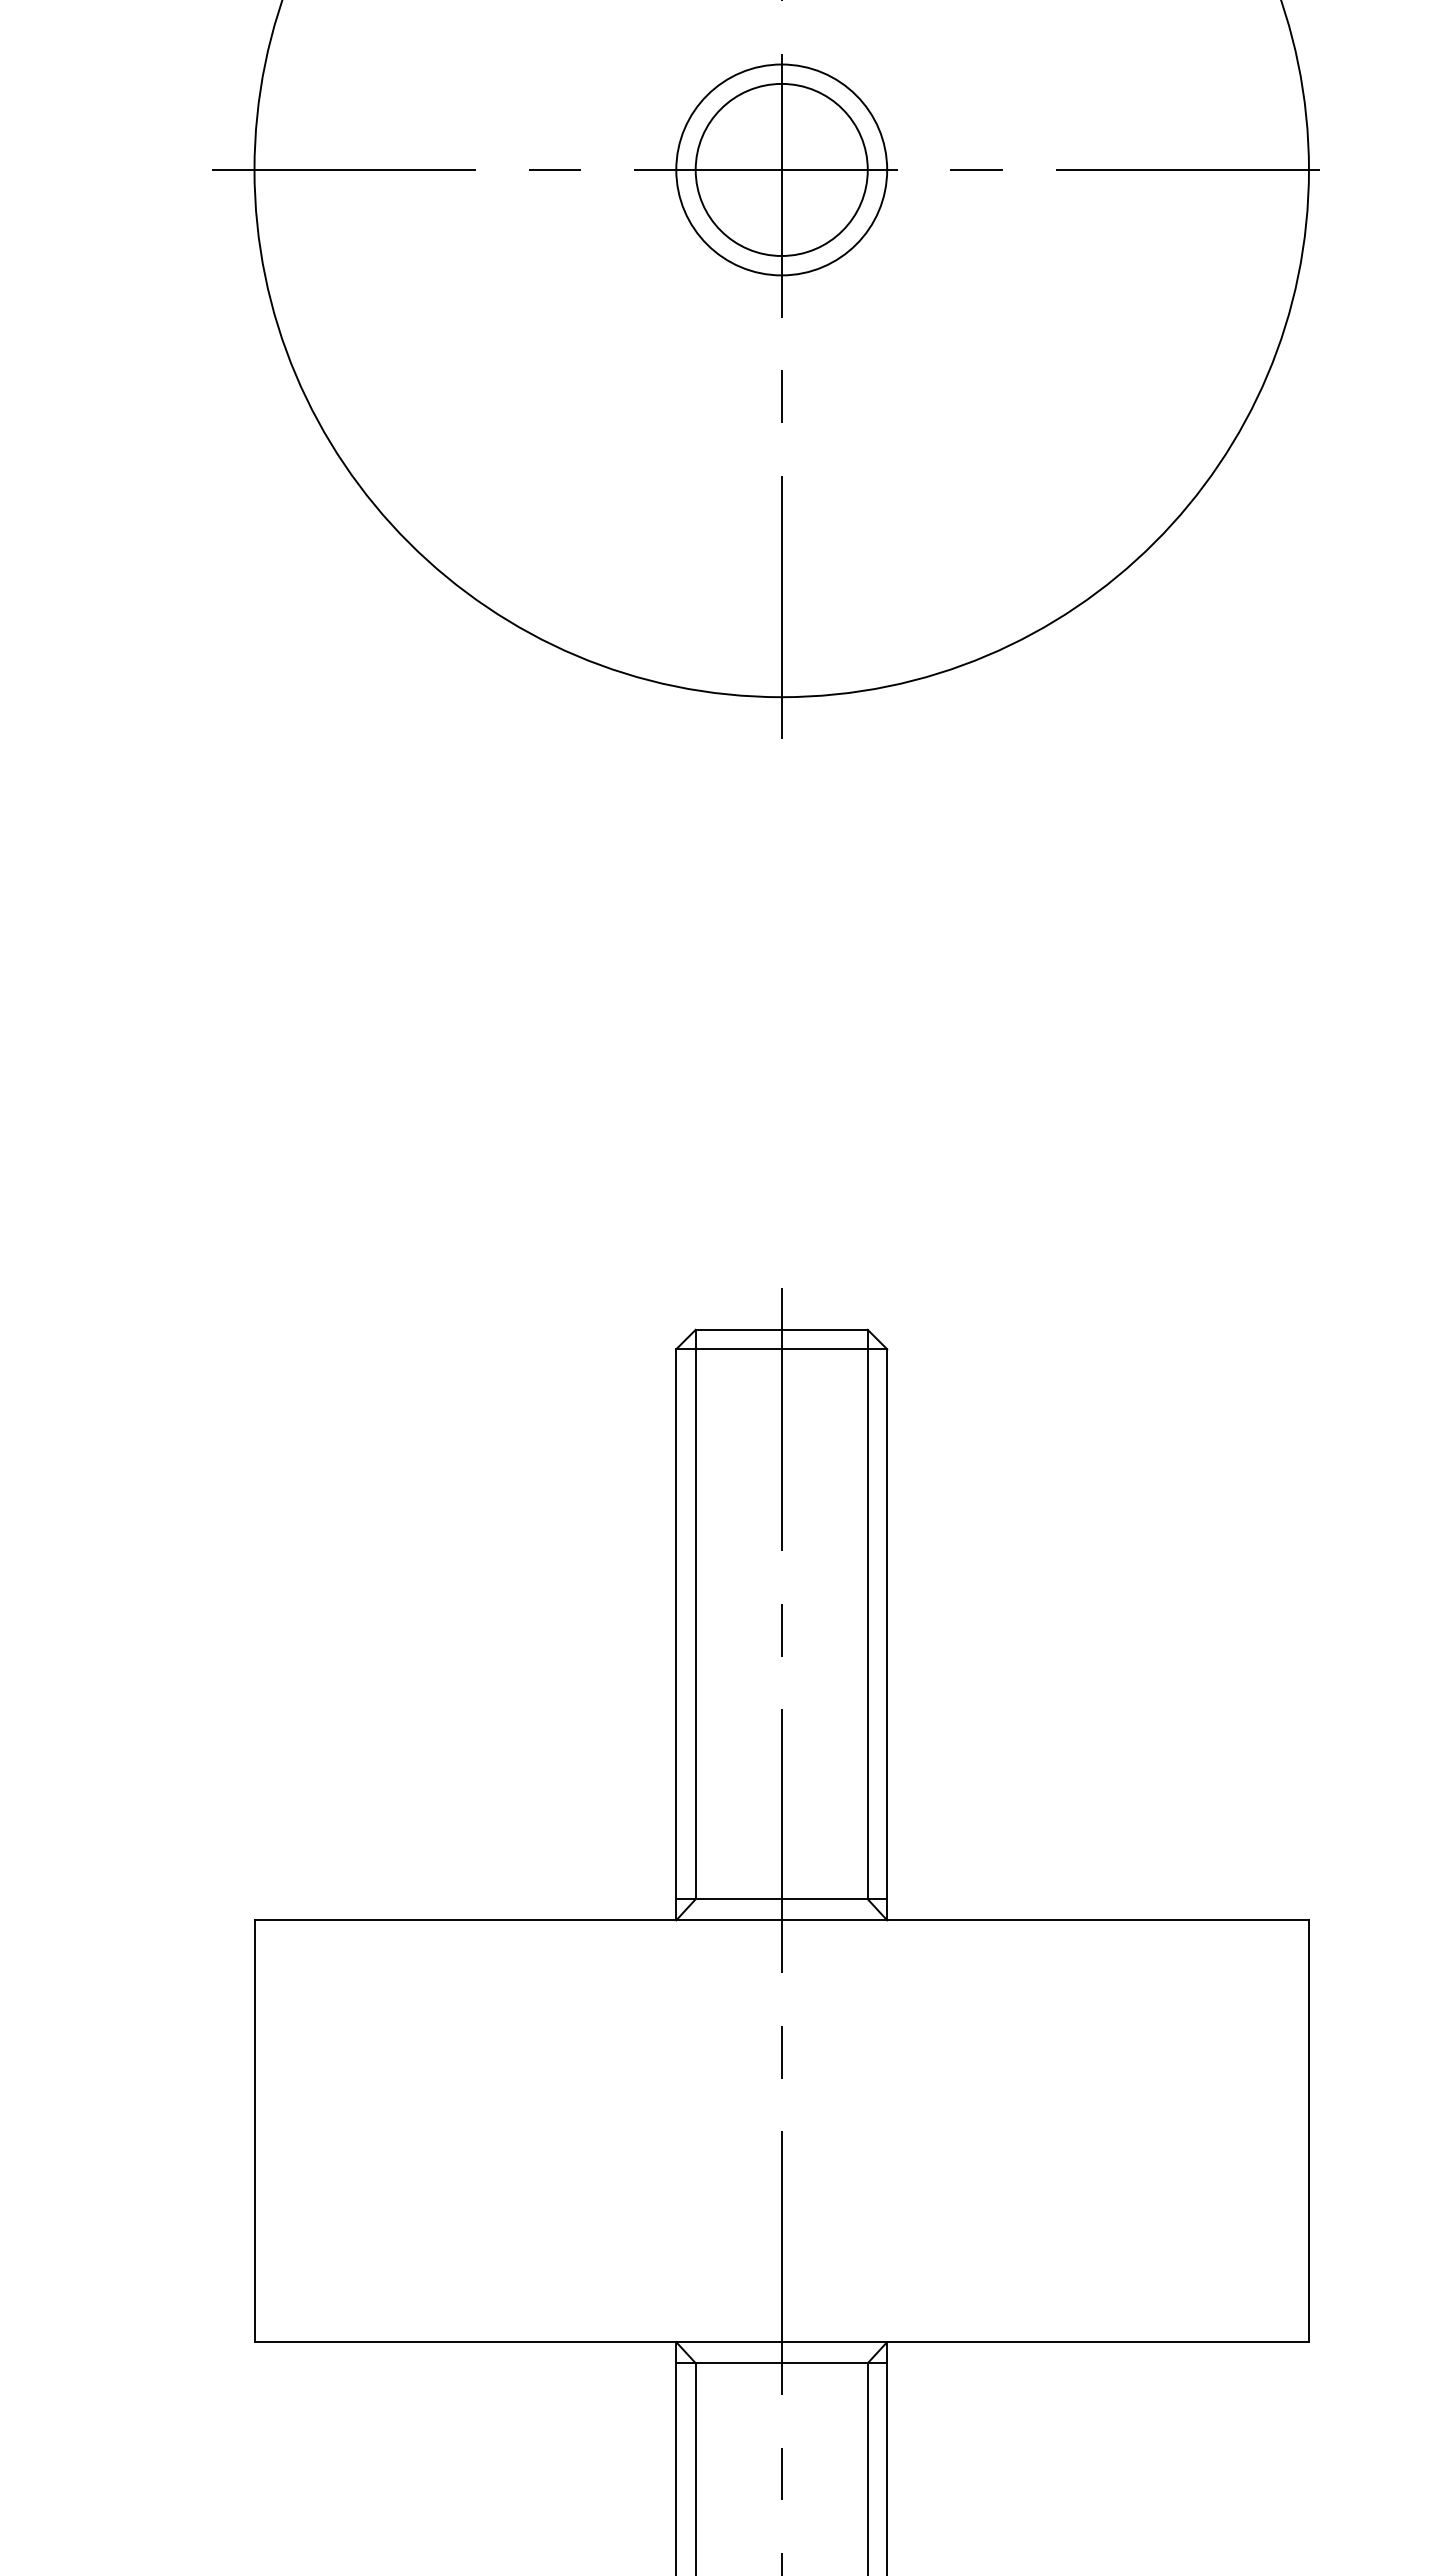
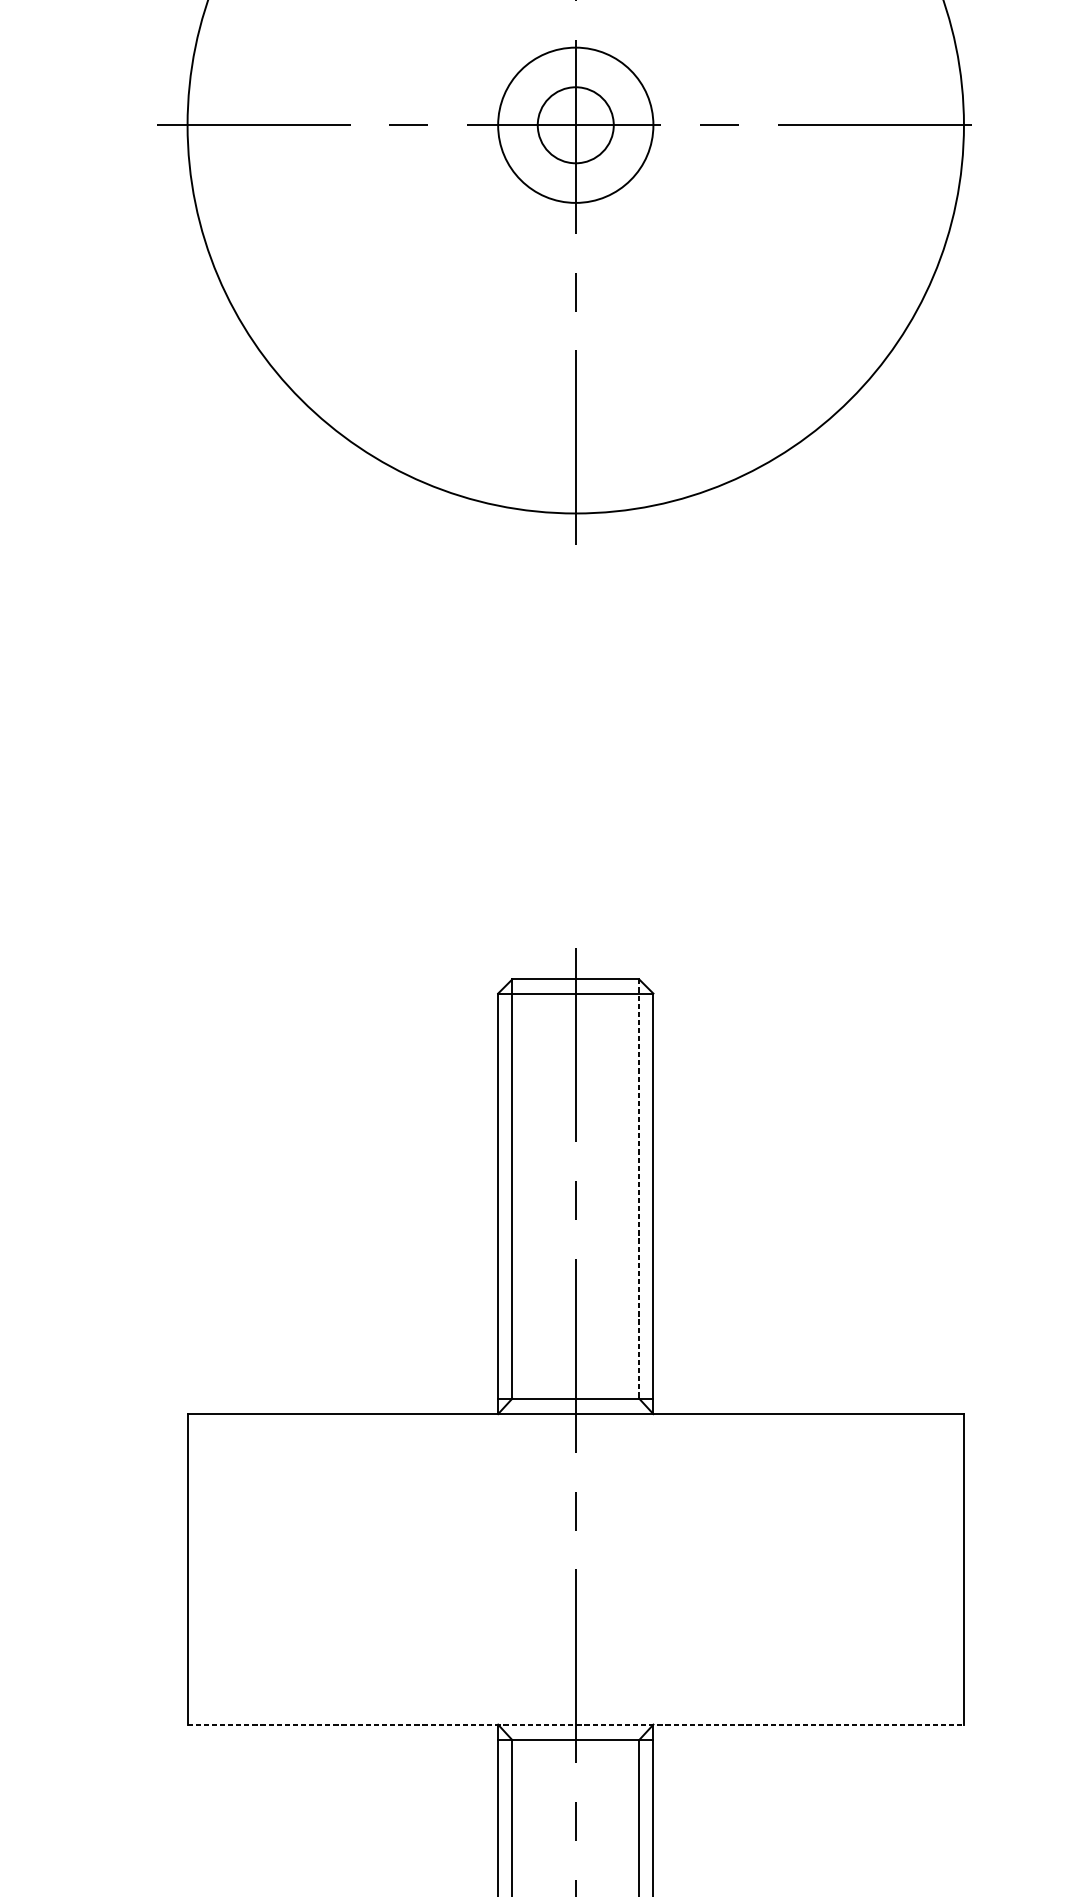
circle: (781, 169) -> (575, 124), size x0.6
line: (867, 1614) -> (638, 1188), solid -> dashed
line: (782, 2342) -> (576, 1724), solid -> dashed

